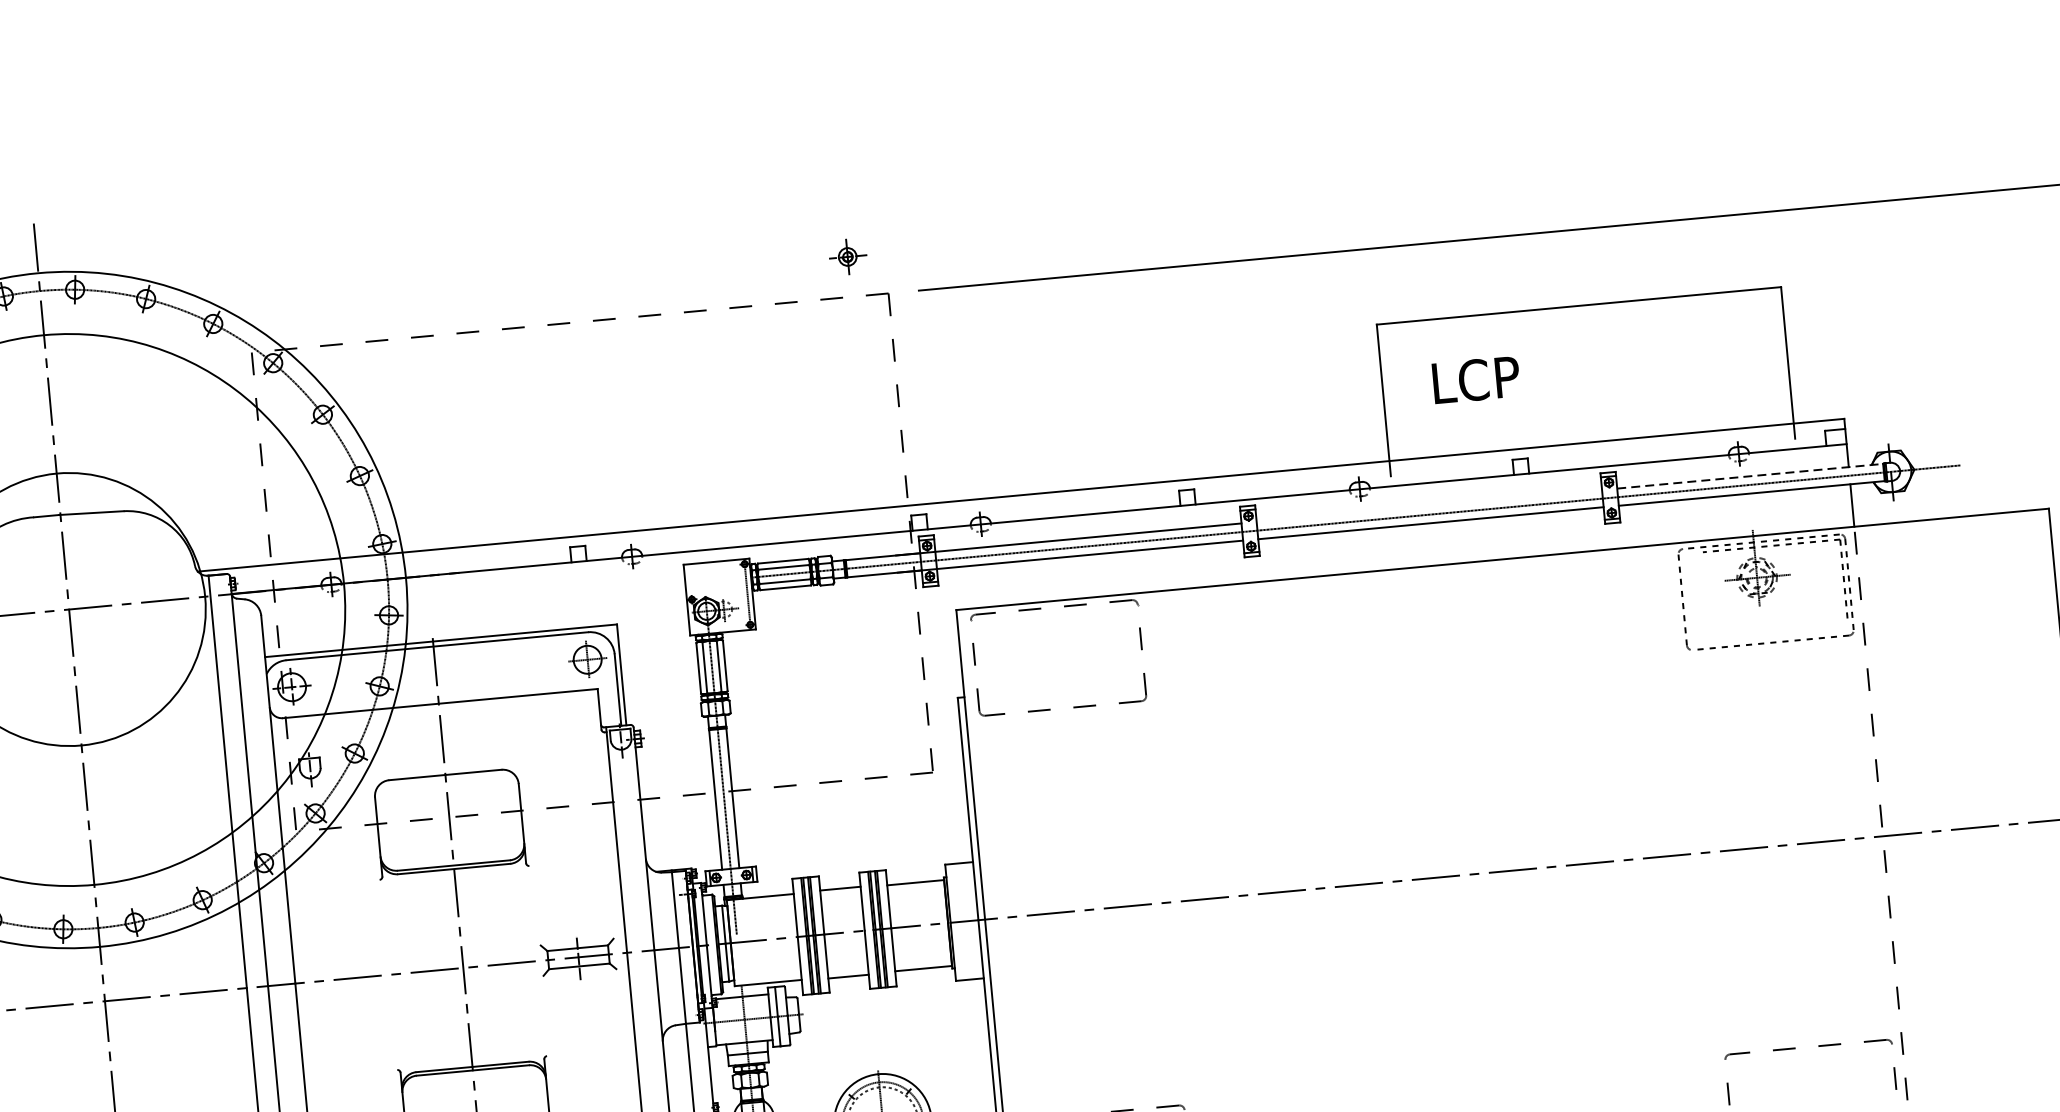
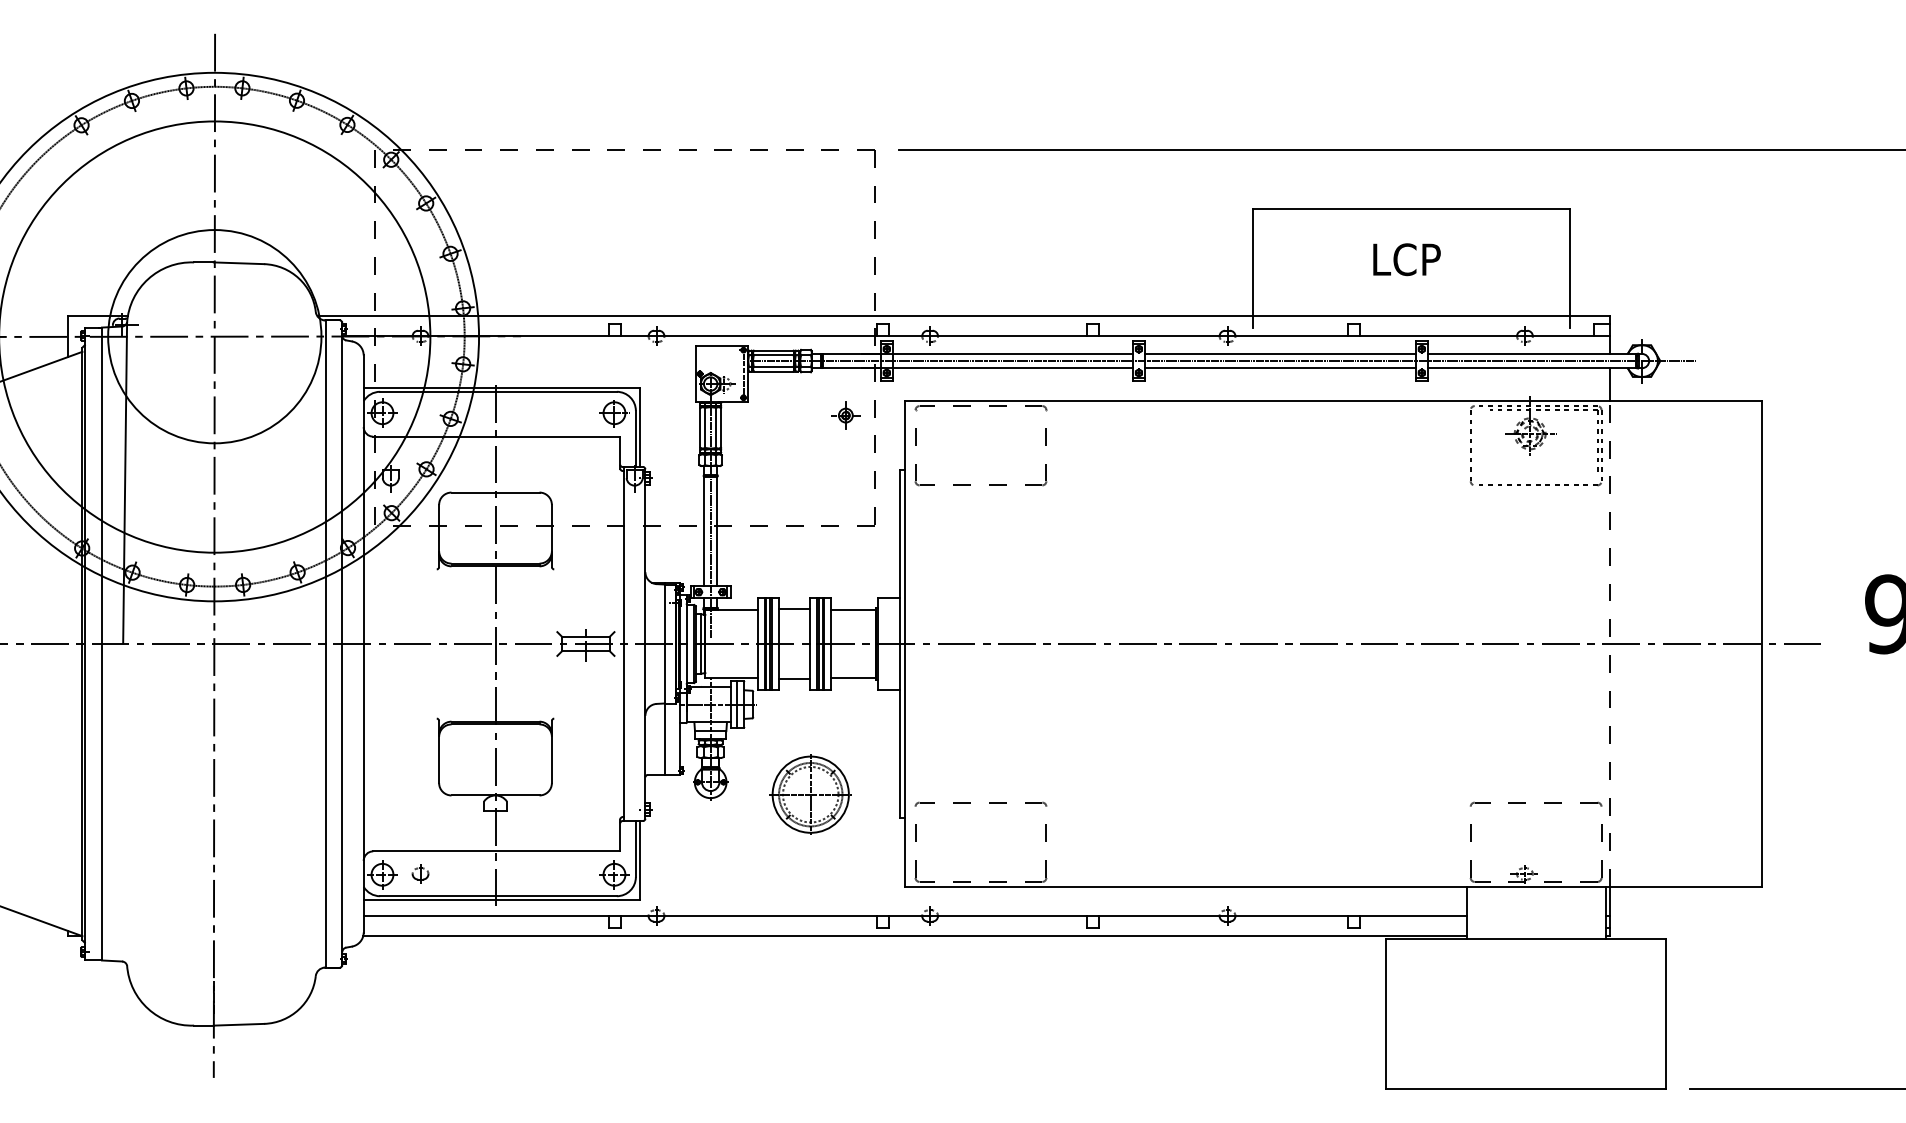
part: (847, 256) -> (845, 415), moved
text: (1475, 379) -> (1406, 259), moved
line: (1750, 476) -> (1532, 354), dashed -> solid
line: (1428, 506) -> (1279, 354), added

